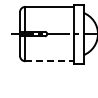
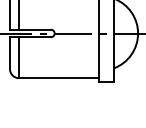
line: (50, 61) -> (60, 78), dashed -> solid

